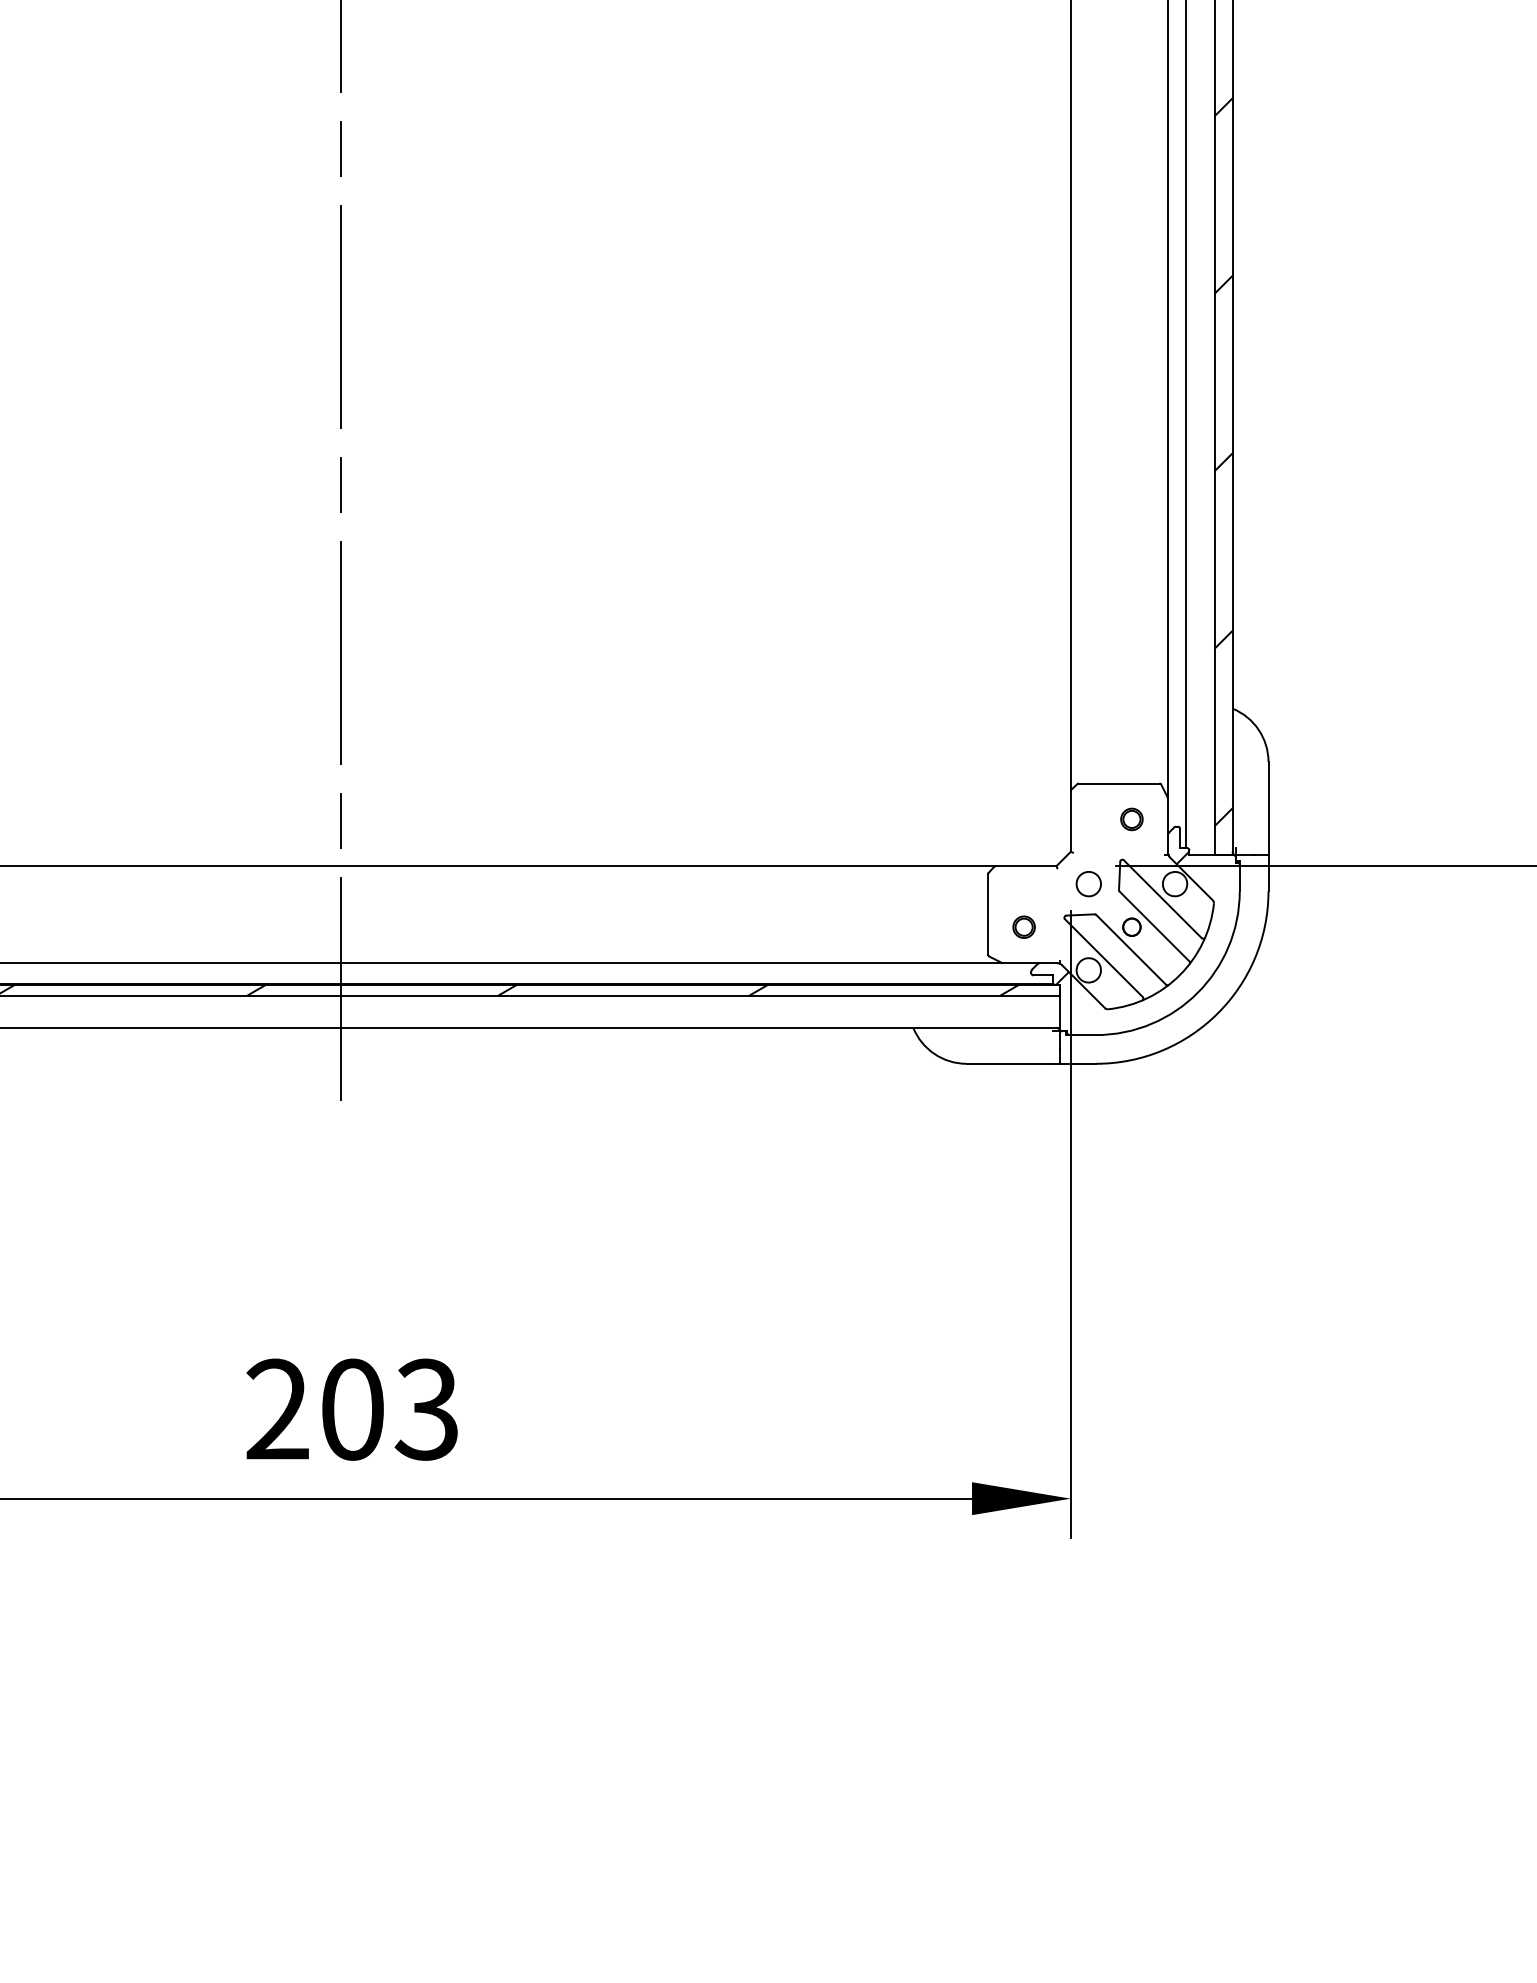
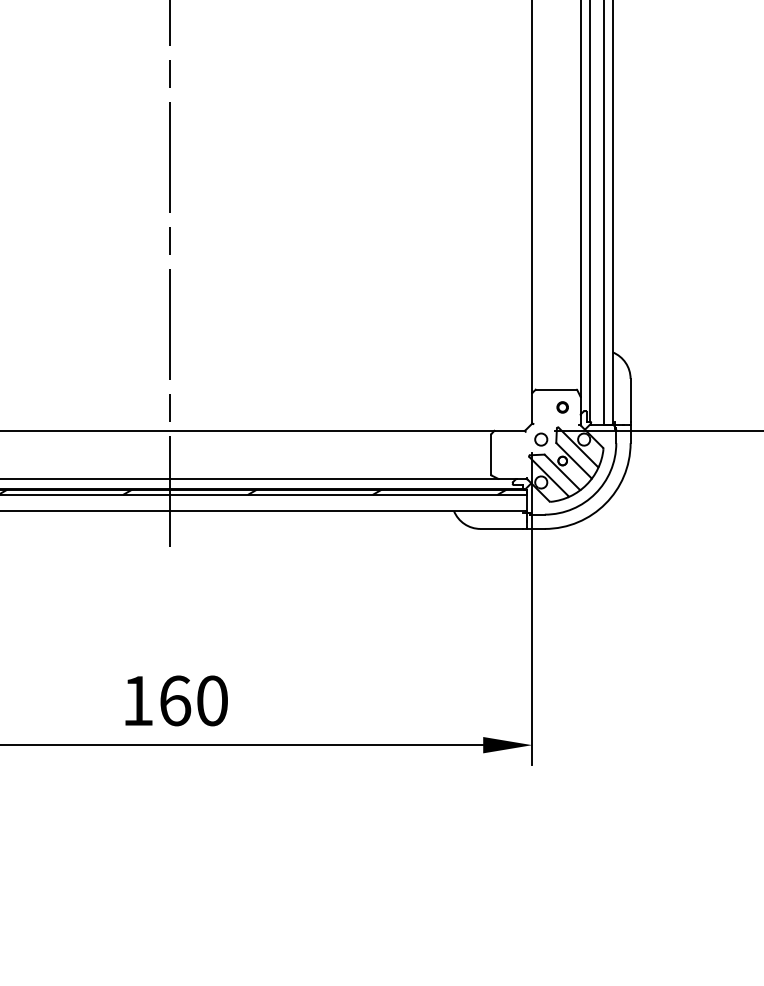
hatch: (1222, 461) -> (607, 229), removed
part: (1022, 926) -> (508, 460), removed
text: (351, 1408) -> (174, 700), 203 -> 160

